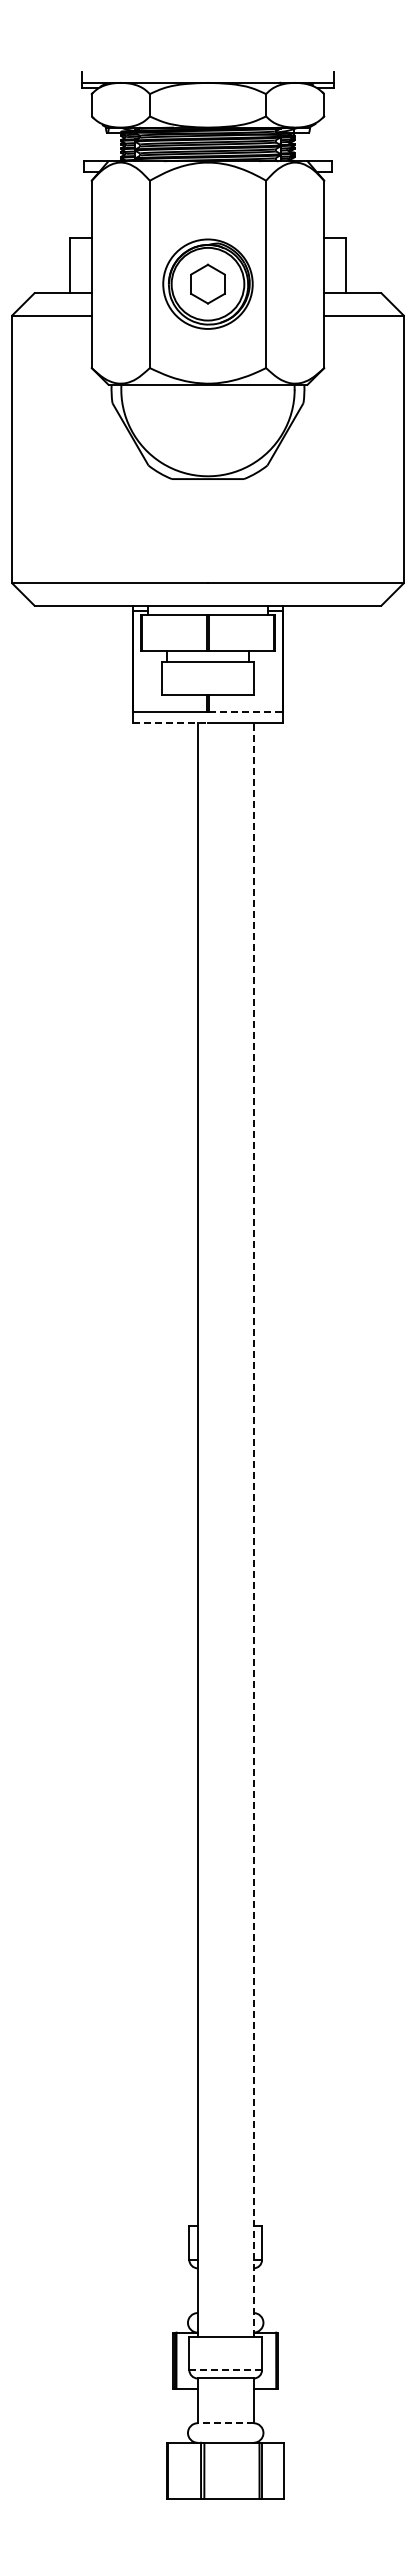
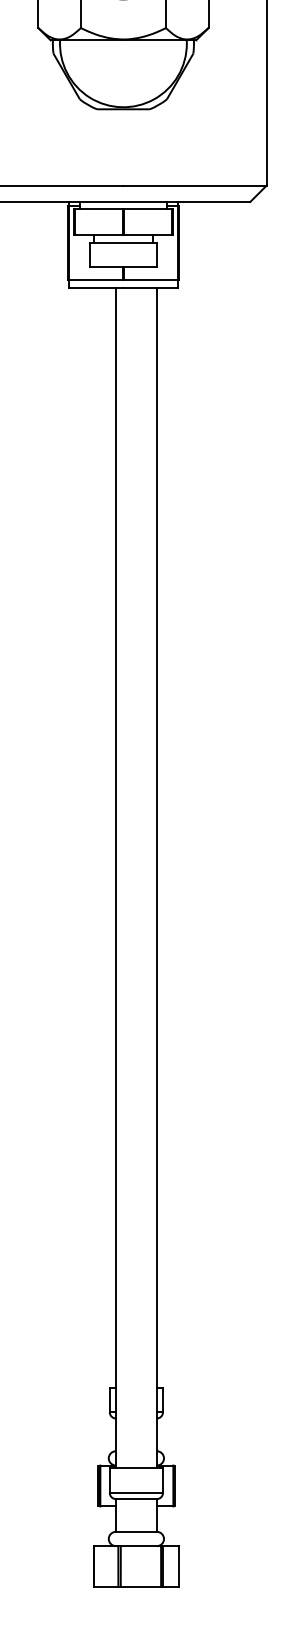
line: (245, 712) -> (150, 280), dashed -> solid
line: (171, 723) -> (96, 288), dashed -> solid
line: (253, 1529) -> (156, 877), dashed -> solid
line: (225, 2370) -> (136, 1493), dashed -> solid
line: (225, 2423) -> (136, 1532), dashed -> solid

